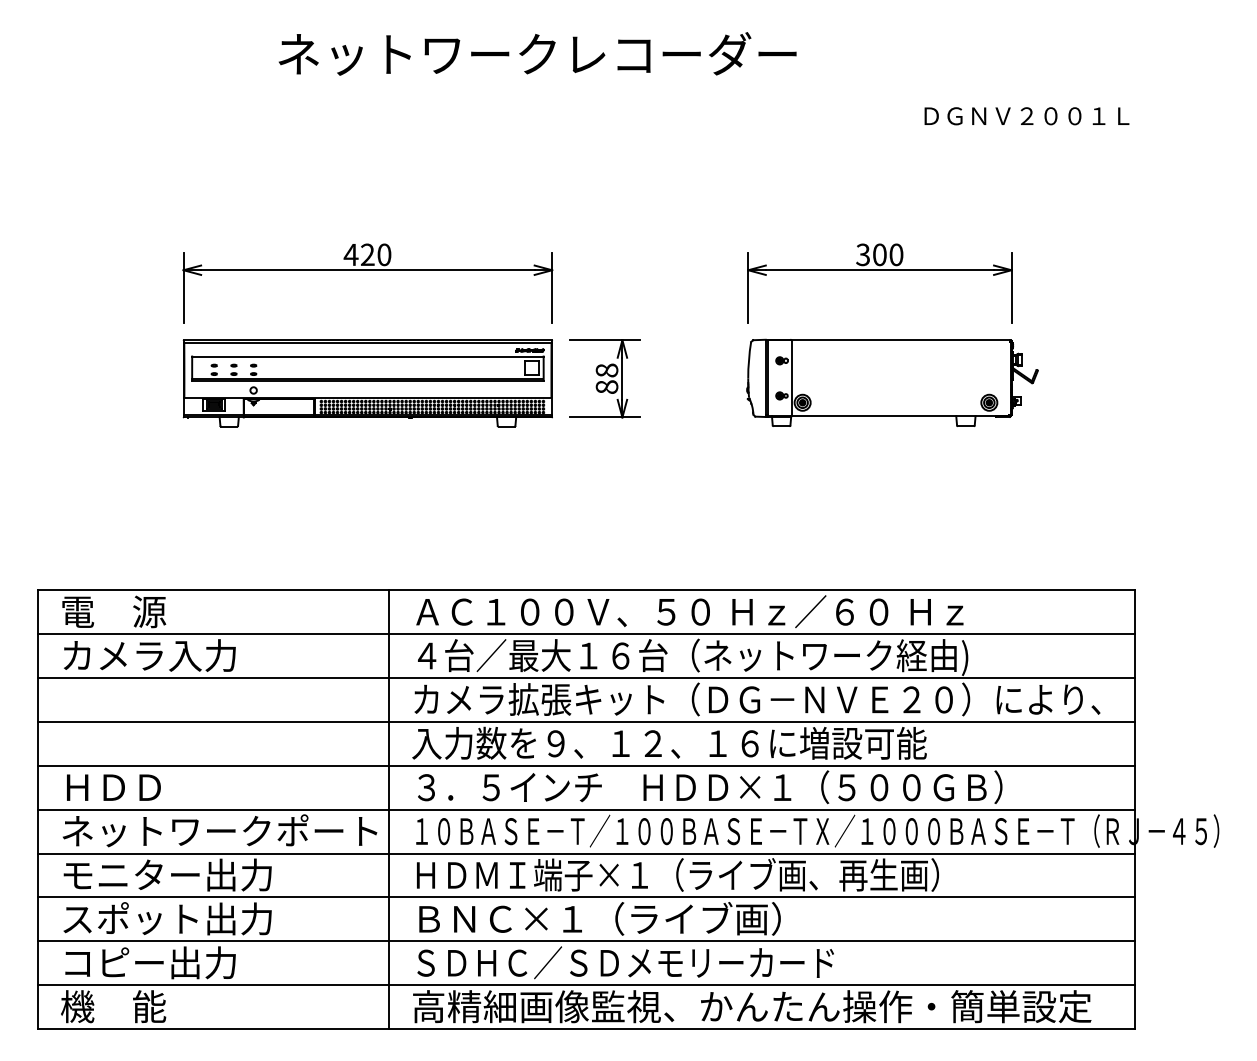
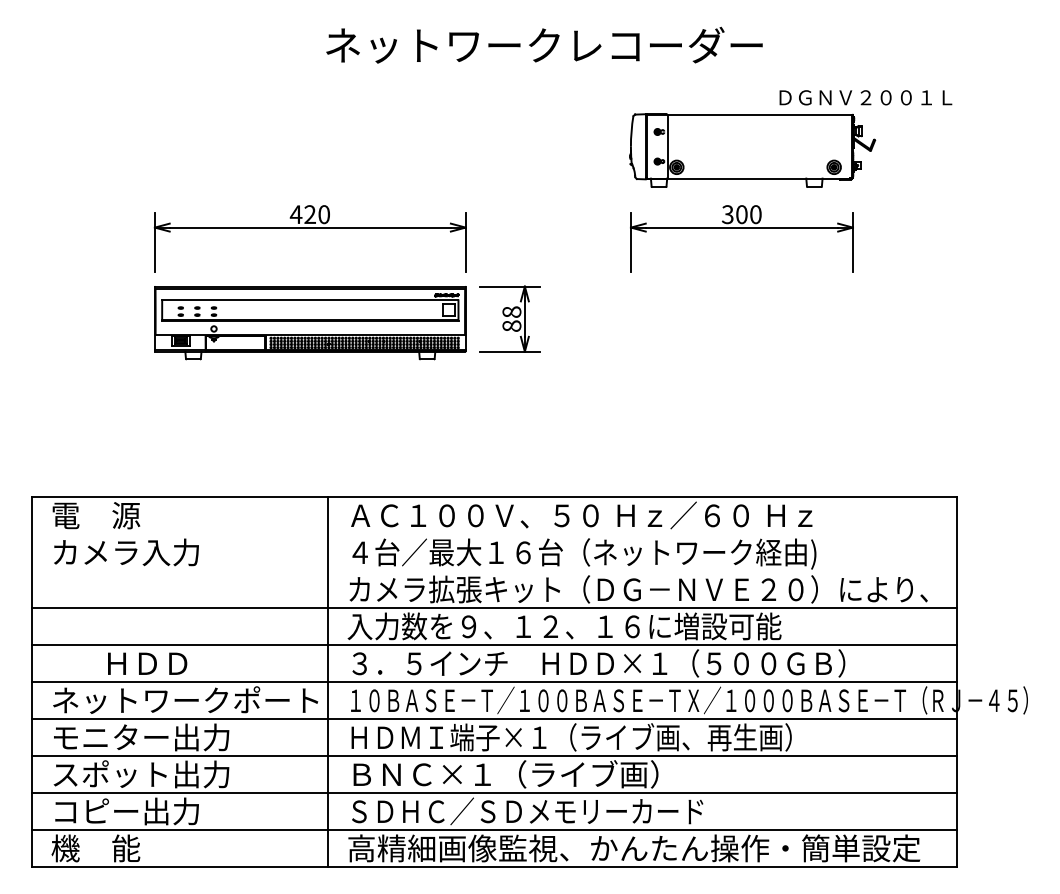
text: (537, 53) -> (544, 44), moved
part: (892, 382) -> (752, 150), moved
line: (585, 634) -> (493, 534), removed
line: (585, 678) -> (493, 571), removed
text: (113, 787) -> (147, 663), moved

